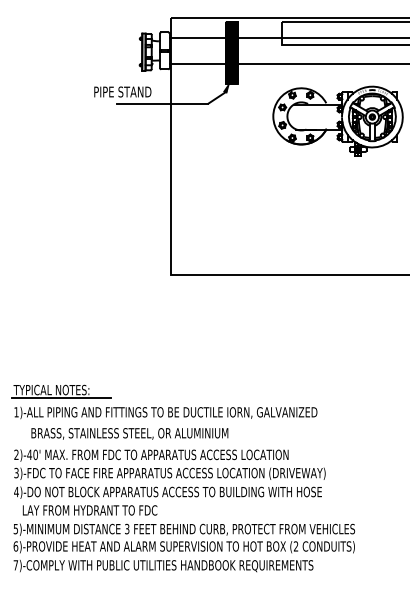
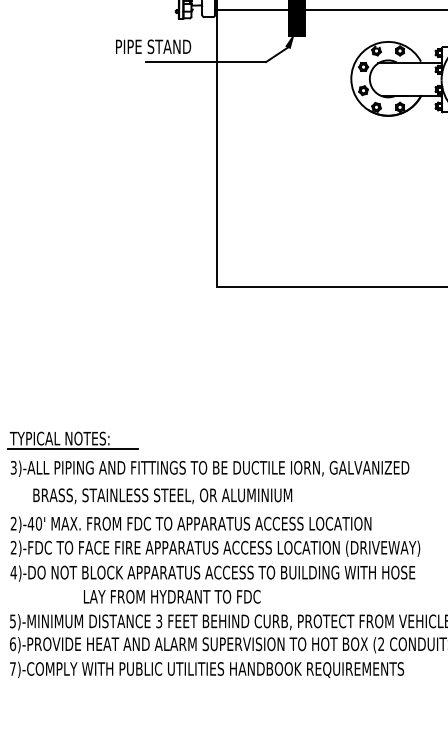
text: (16, 412) -> (13, 468), 1)-ALL -> 3)-ALL
text: (16, 473) -> (13, 548), 3)-FDC -> 2)-FDC
text: (89, 510) -> (171, 596), moved

